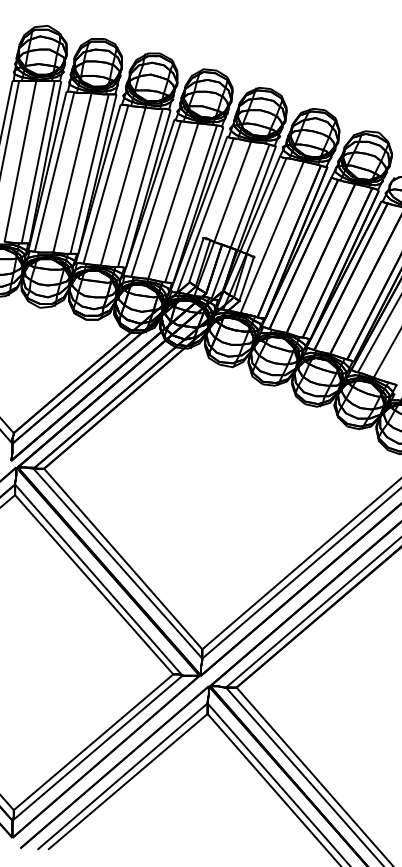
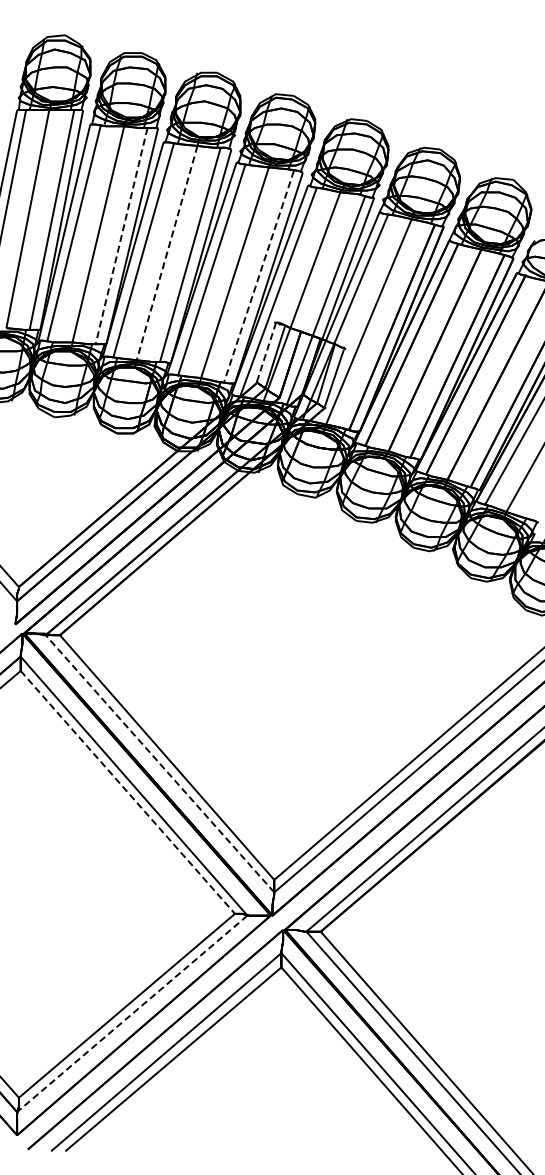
line: (89, 174) -> (121, 236), solid -> dashed
line: (123, 186) -> (167, 253), solid -> dashed
line: (191, 203) -> (259, 276), solid -> dashed
line: (196, 260) -> (266, 353), solid -> dashed
line: (117, 563) -> (159, 763), solid -> dashed
line: (93, 584) -> (127, 792), solid -> dashed
line: (96, 748) -> (131, 1014), solid -> dashed

